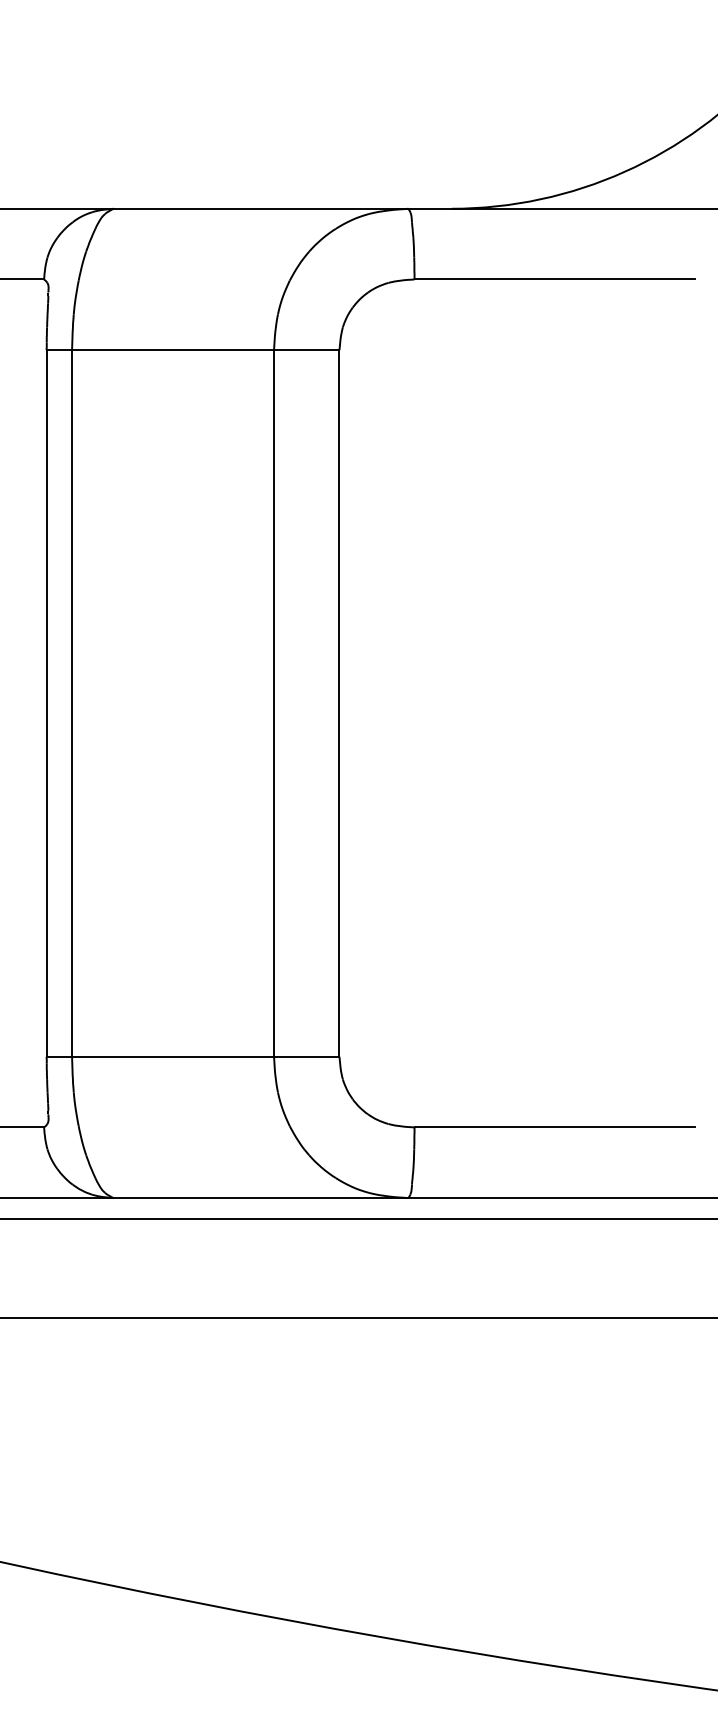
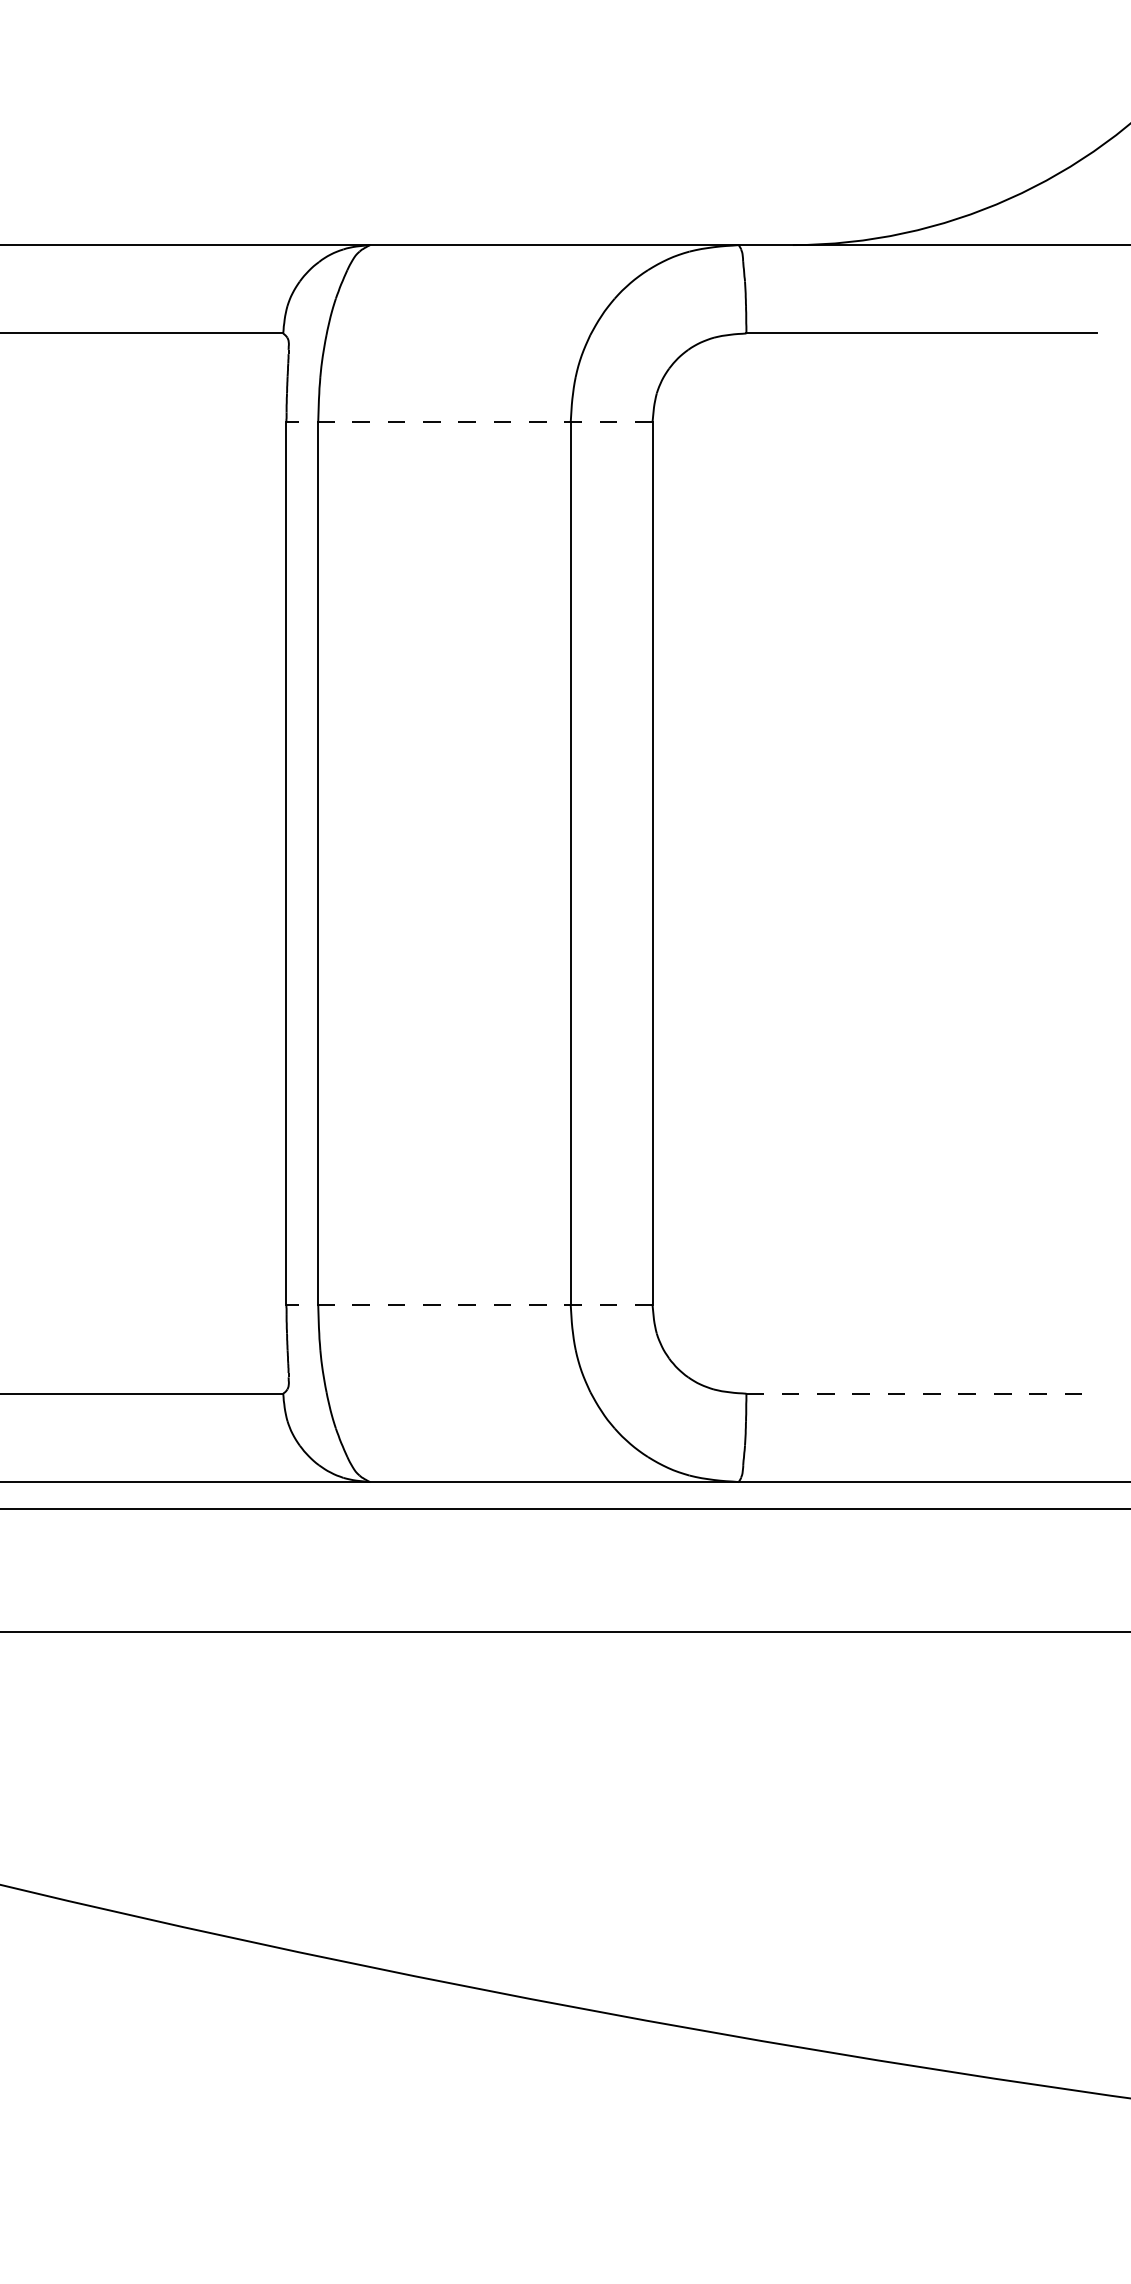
line: (193, 349) -> (469, 421), solid -> dashed
line: (193, 1056) -> (469, 1305), solid -> dashed
line: (555, 1127) -> (922, 1393), solid -> dashed

